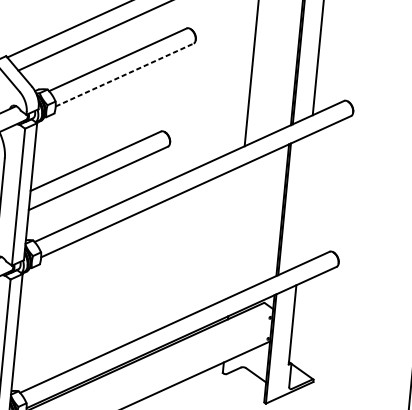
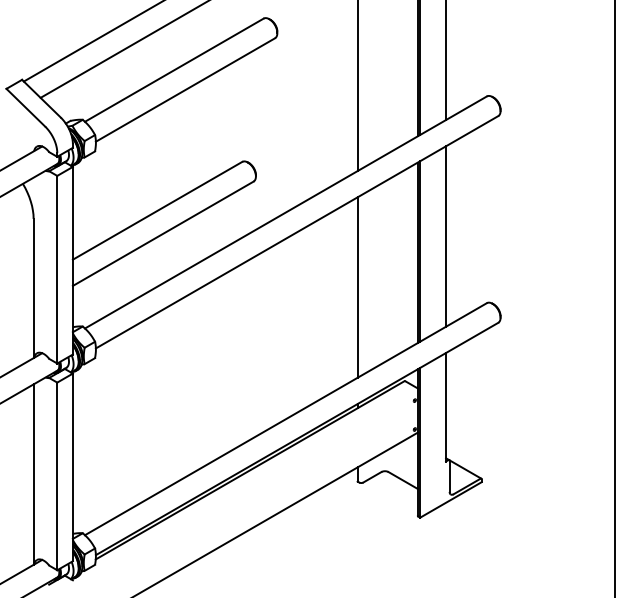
line: (124, 74) -> (185, 89), dashed -> solid
line: (304, 200) -> (446, 236), added
line: (236, 231) -> (357, 287), added

